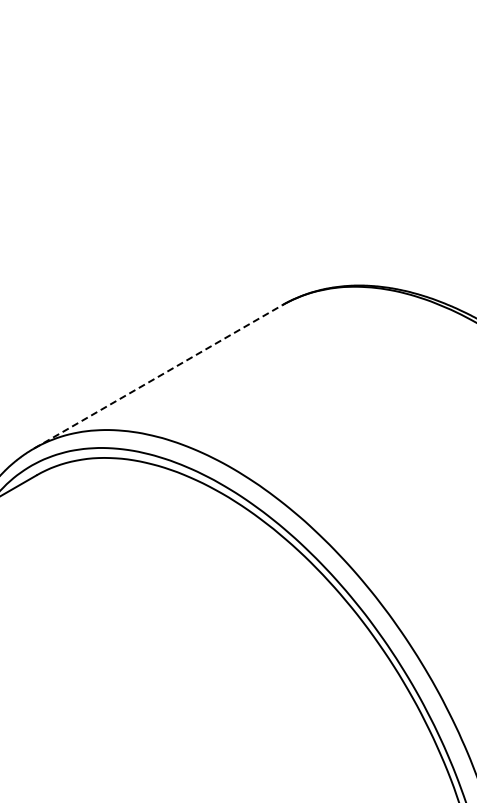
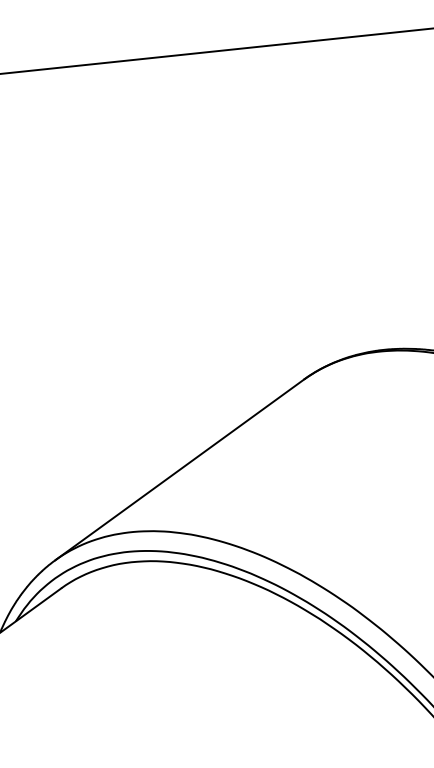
line: (158, 376) -> (180, 469), dashed -> solid

